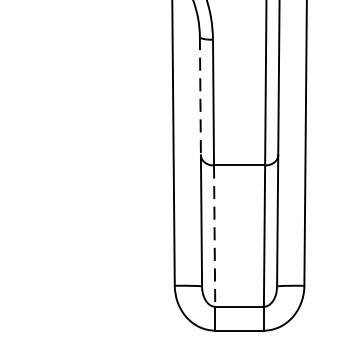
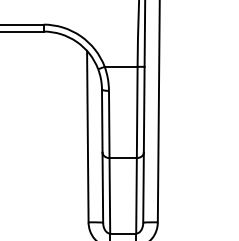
line: (200, 97) -> (102, 121), dashed -> solid
line: (213, 235) -> (109, 195), dashed -> solid

